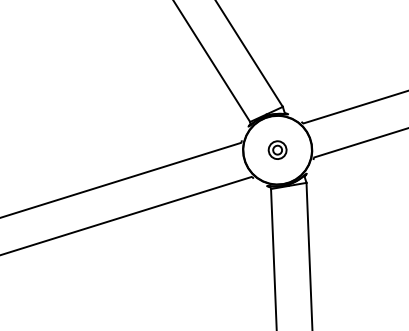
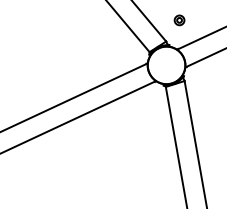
part: (277, 150) -> (179, 20), moved

